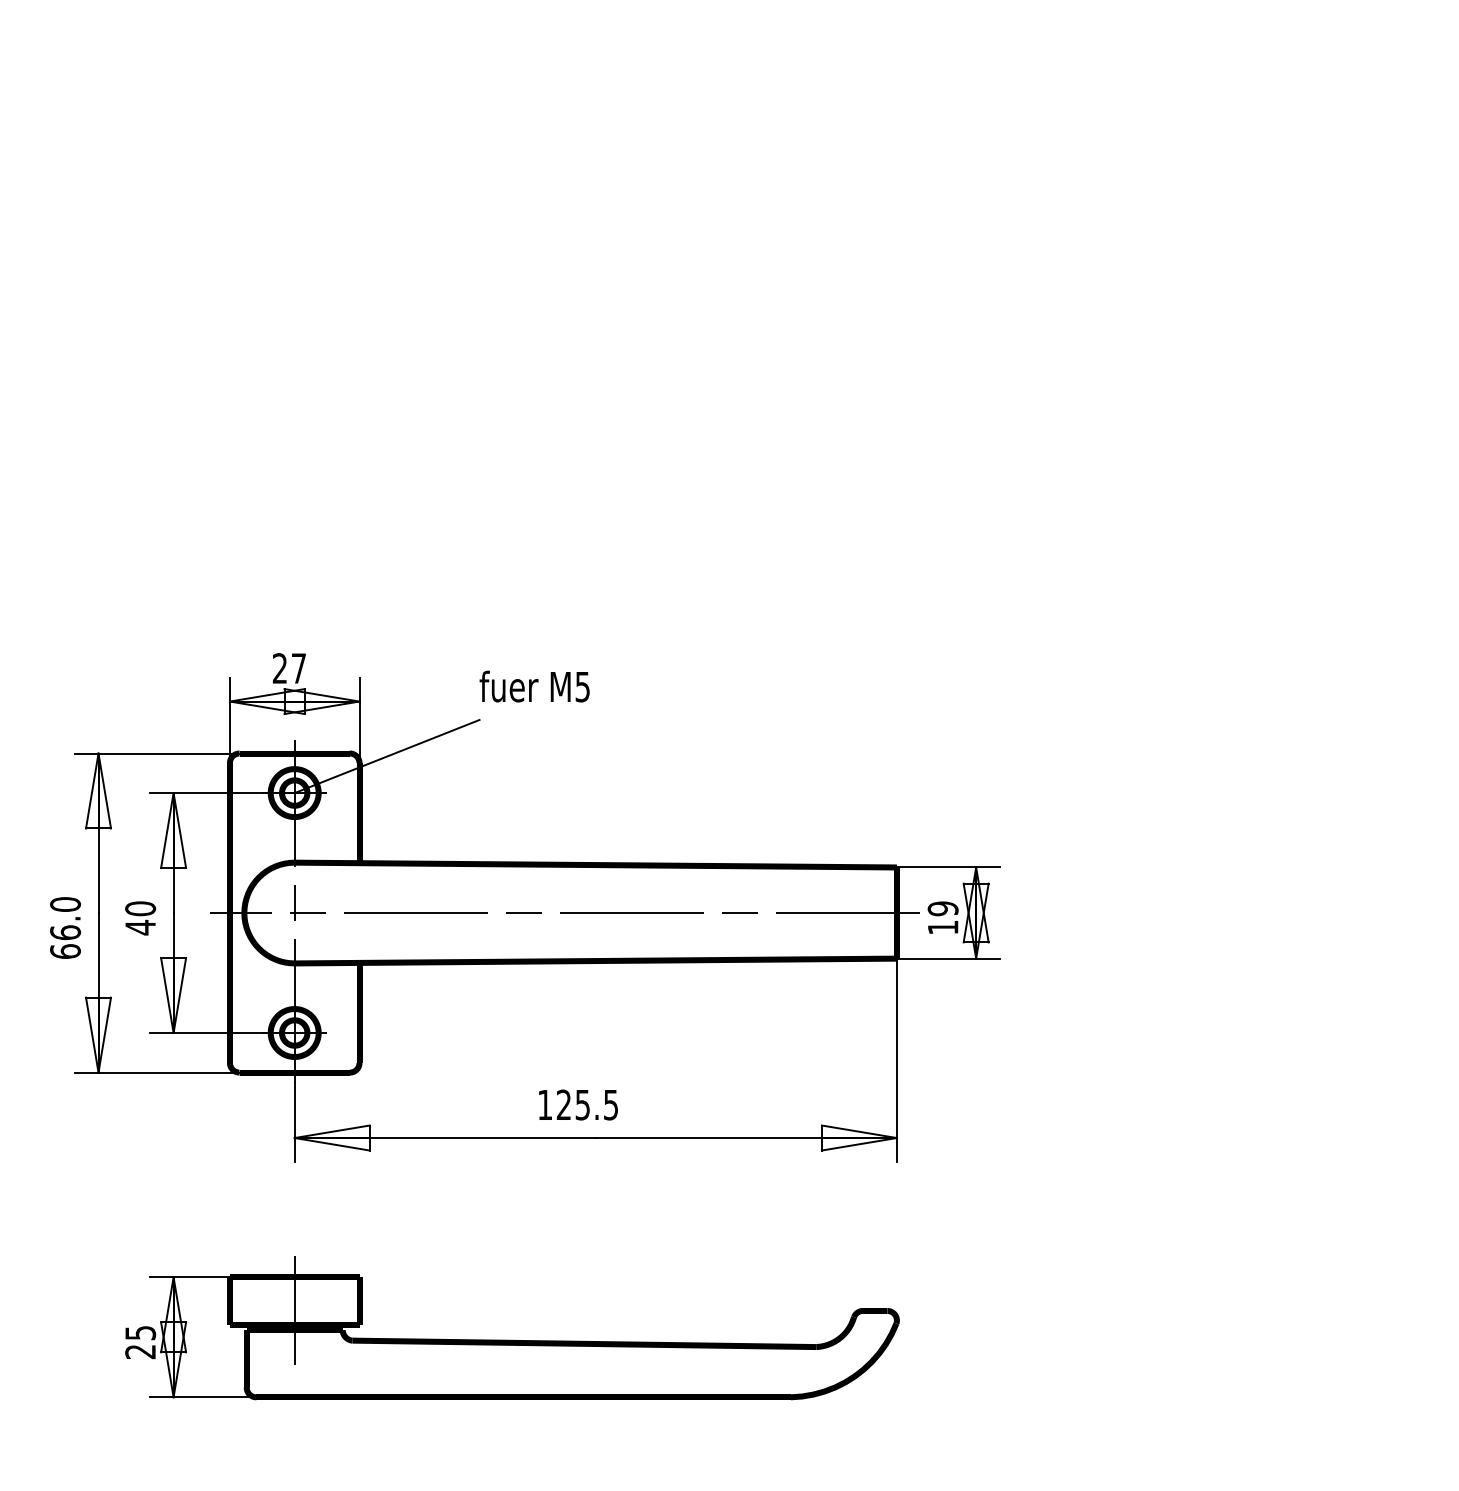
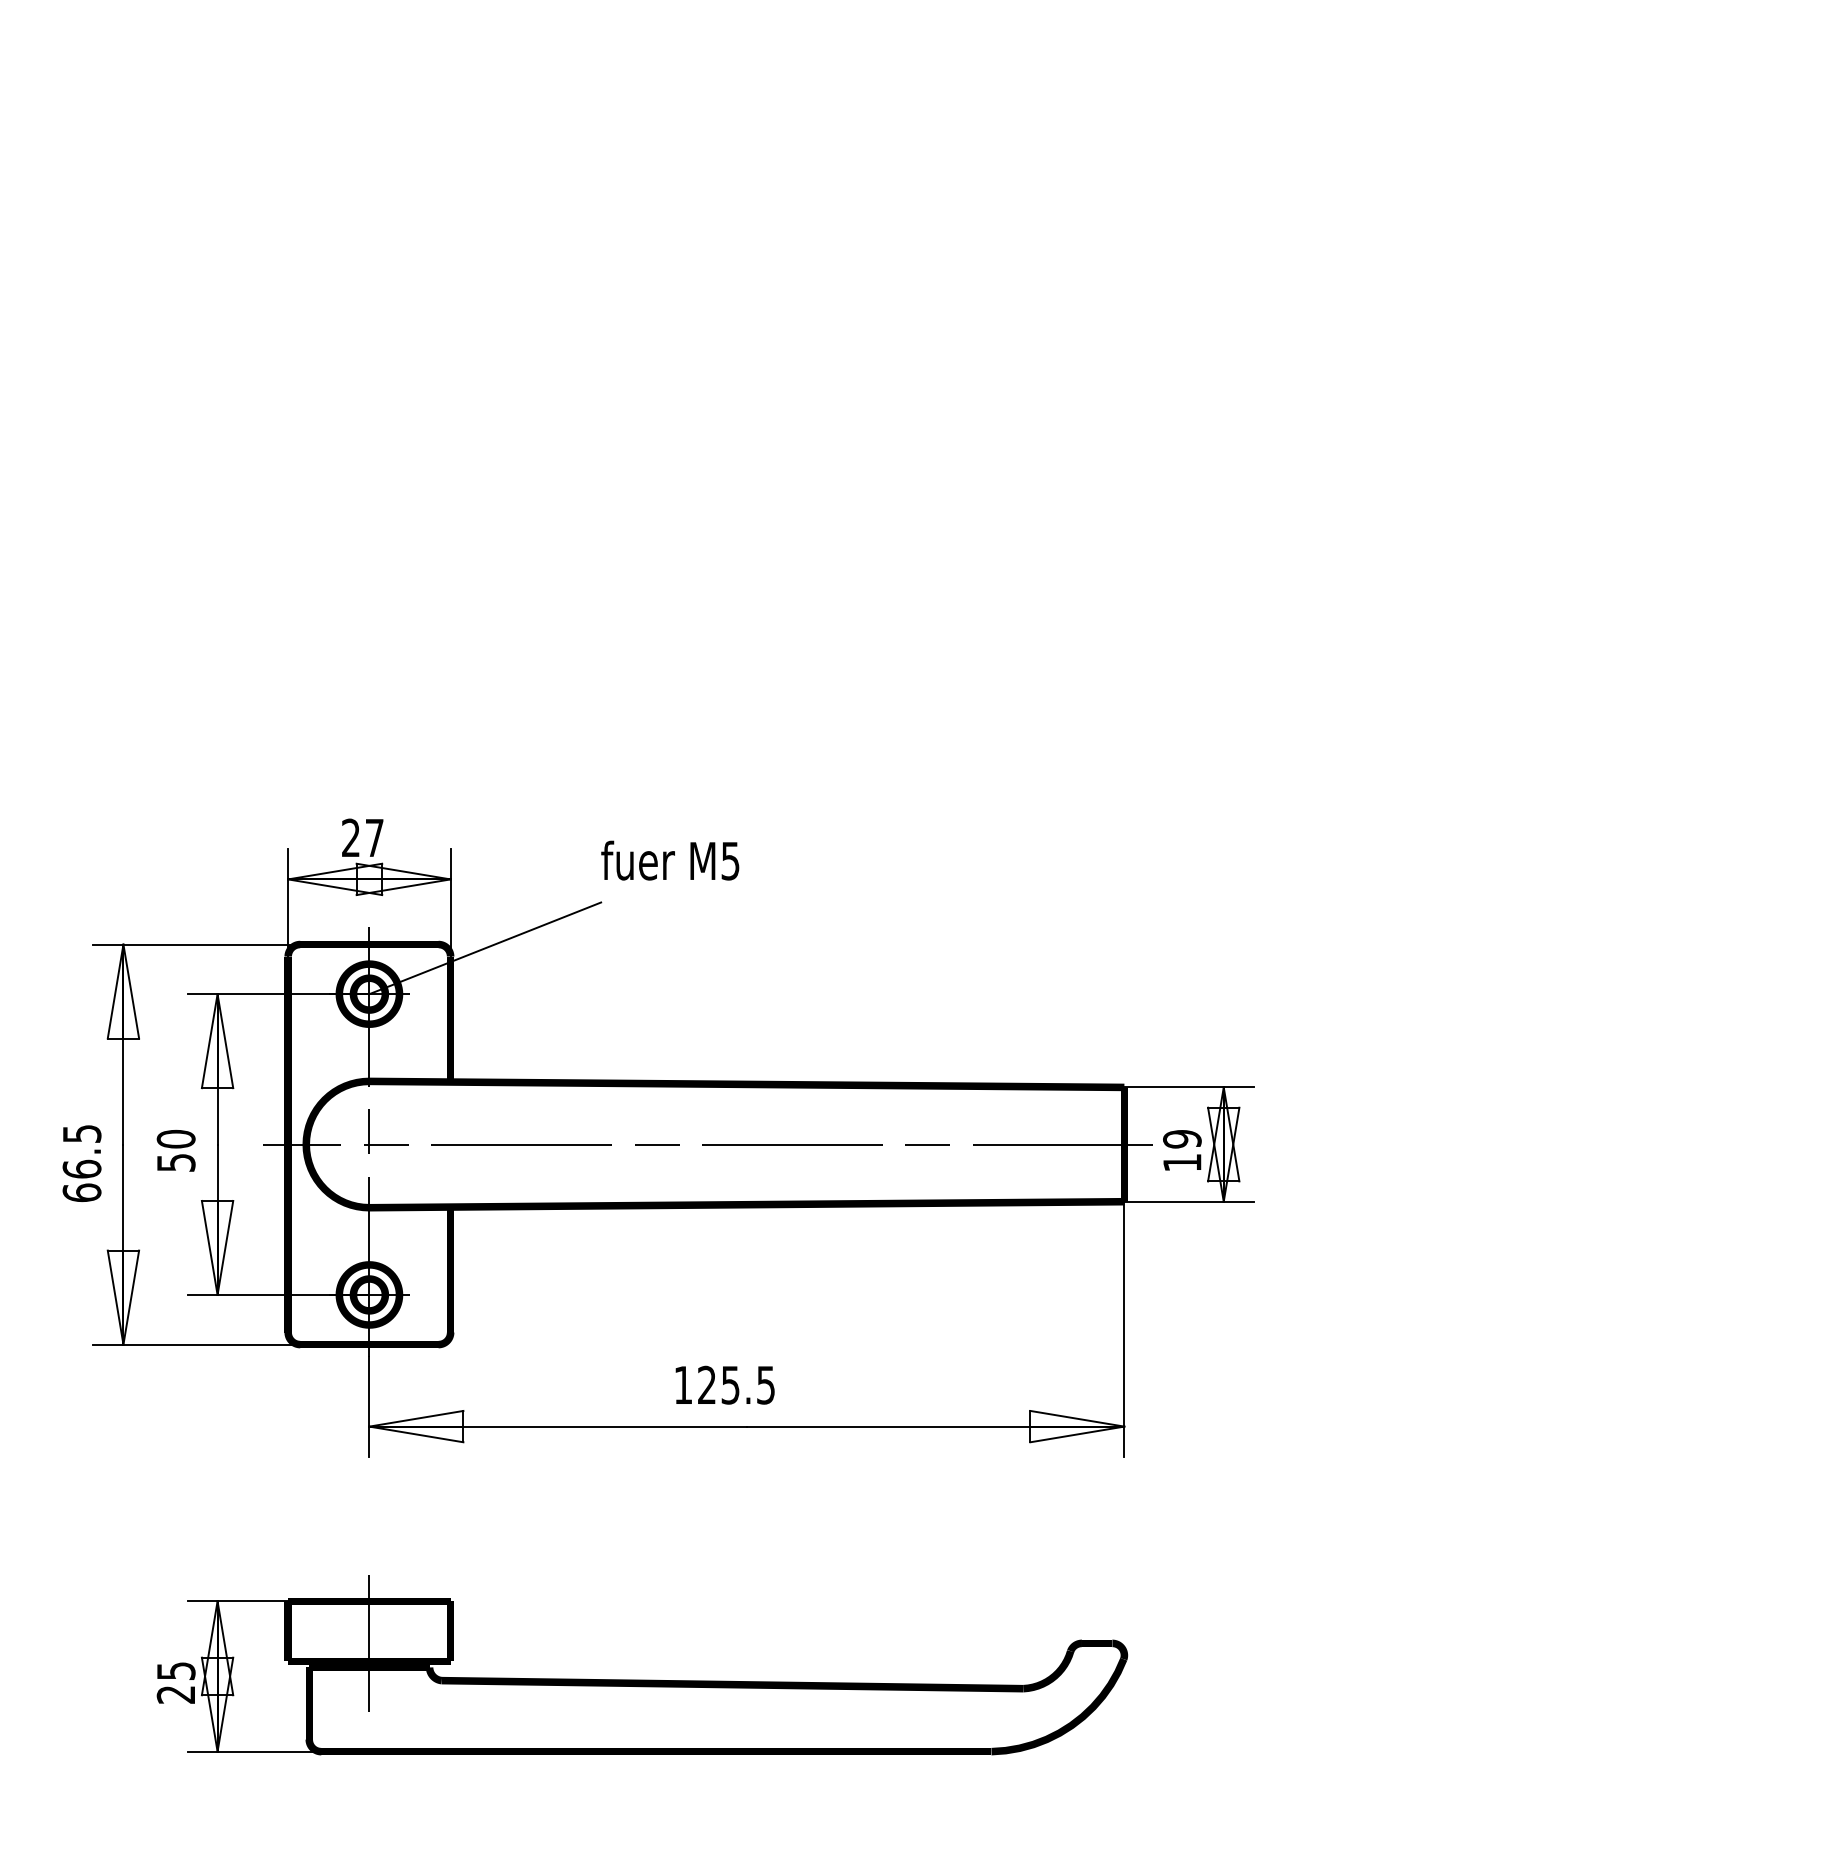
text: (65, 904) -> (82, 1133), 66.0 -> 66.5
text: (140, 927) -> (176, 1162), 40 -> 50

